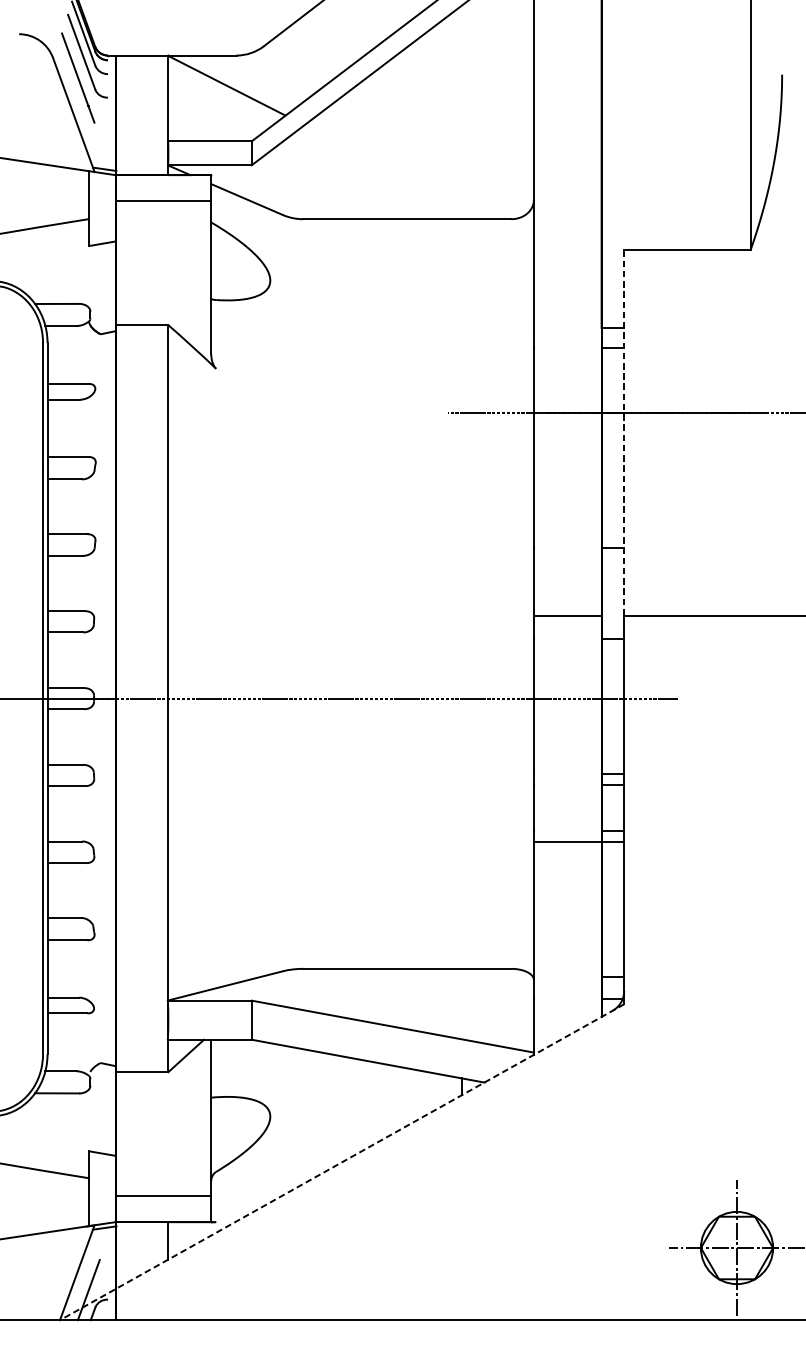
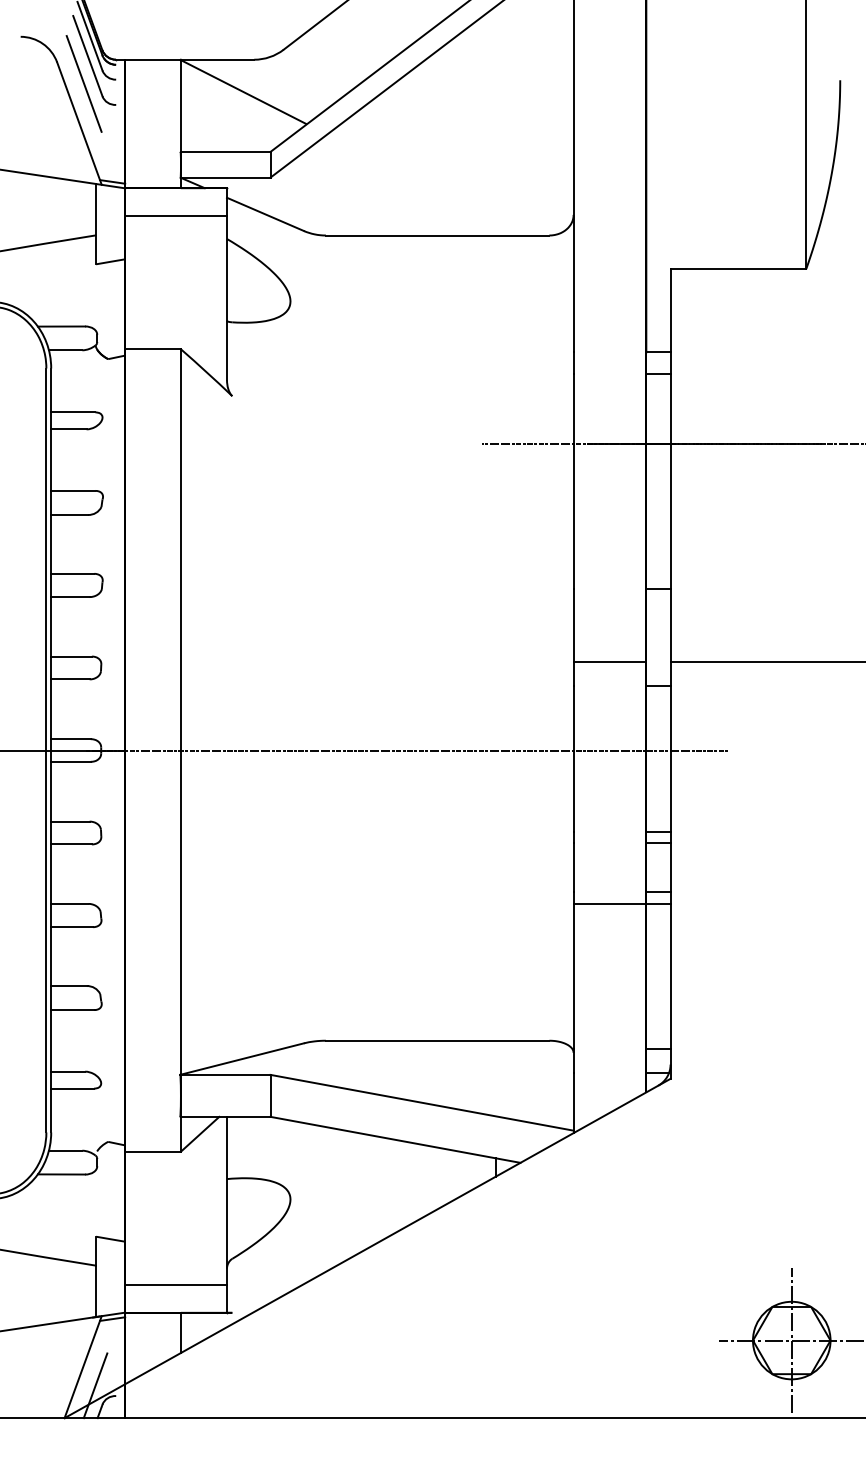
line: (624, 433) -> (670, 465), dashed -> solid
line: (342, 1162) -> (367, 1248), dashed -> solid

